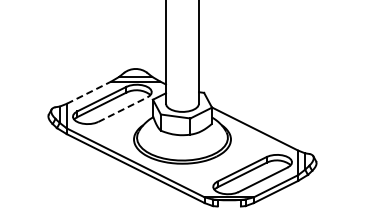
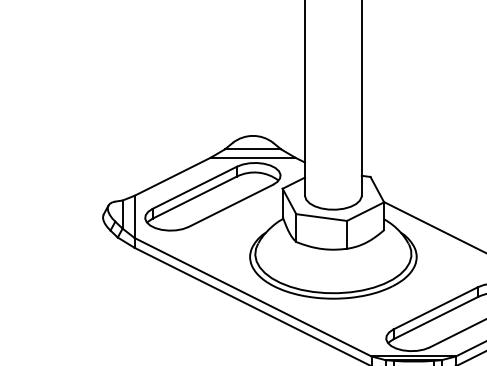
line: (88, 92) -> (171, 176), dashed -> solid
line: (123, 109) -> (232, 205), dashed -> solid

